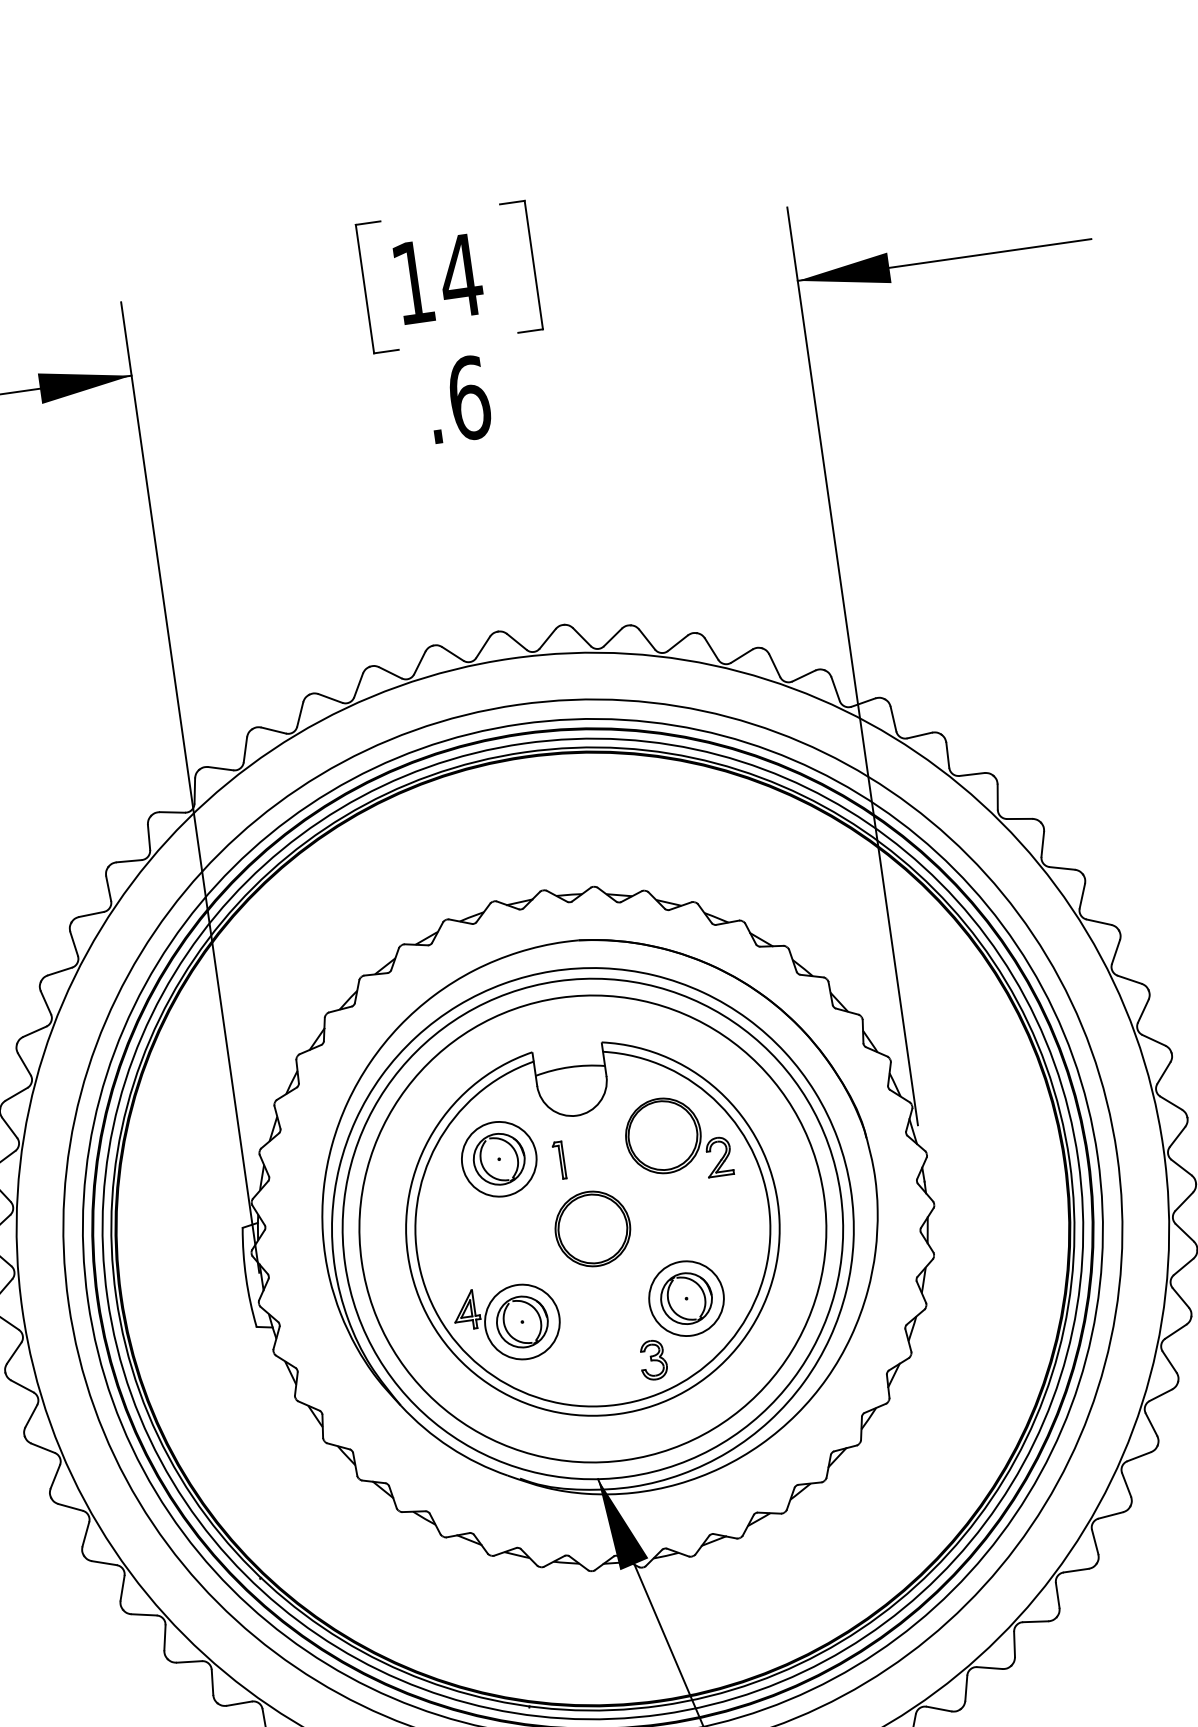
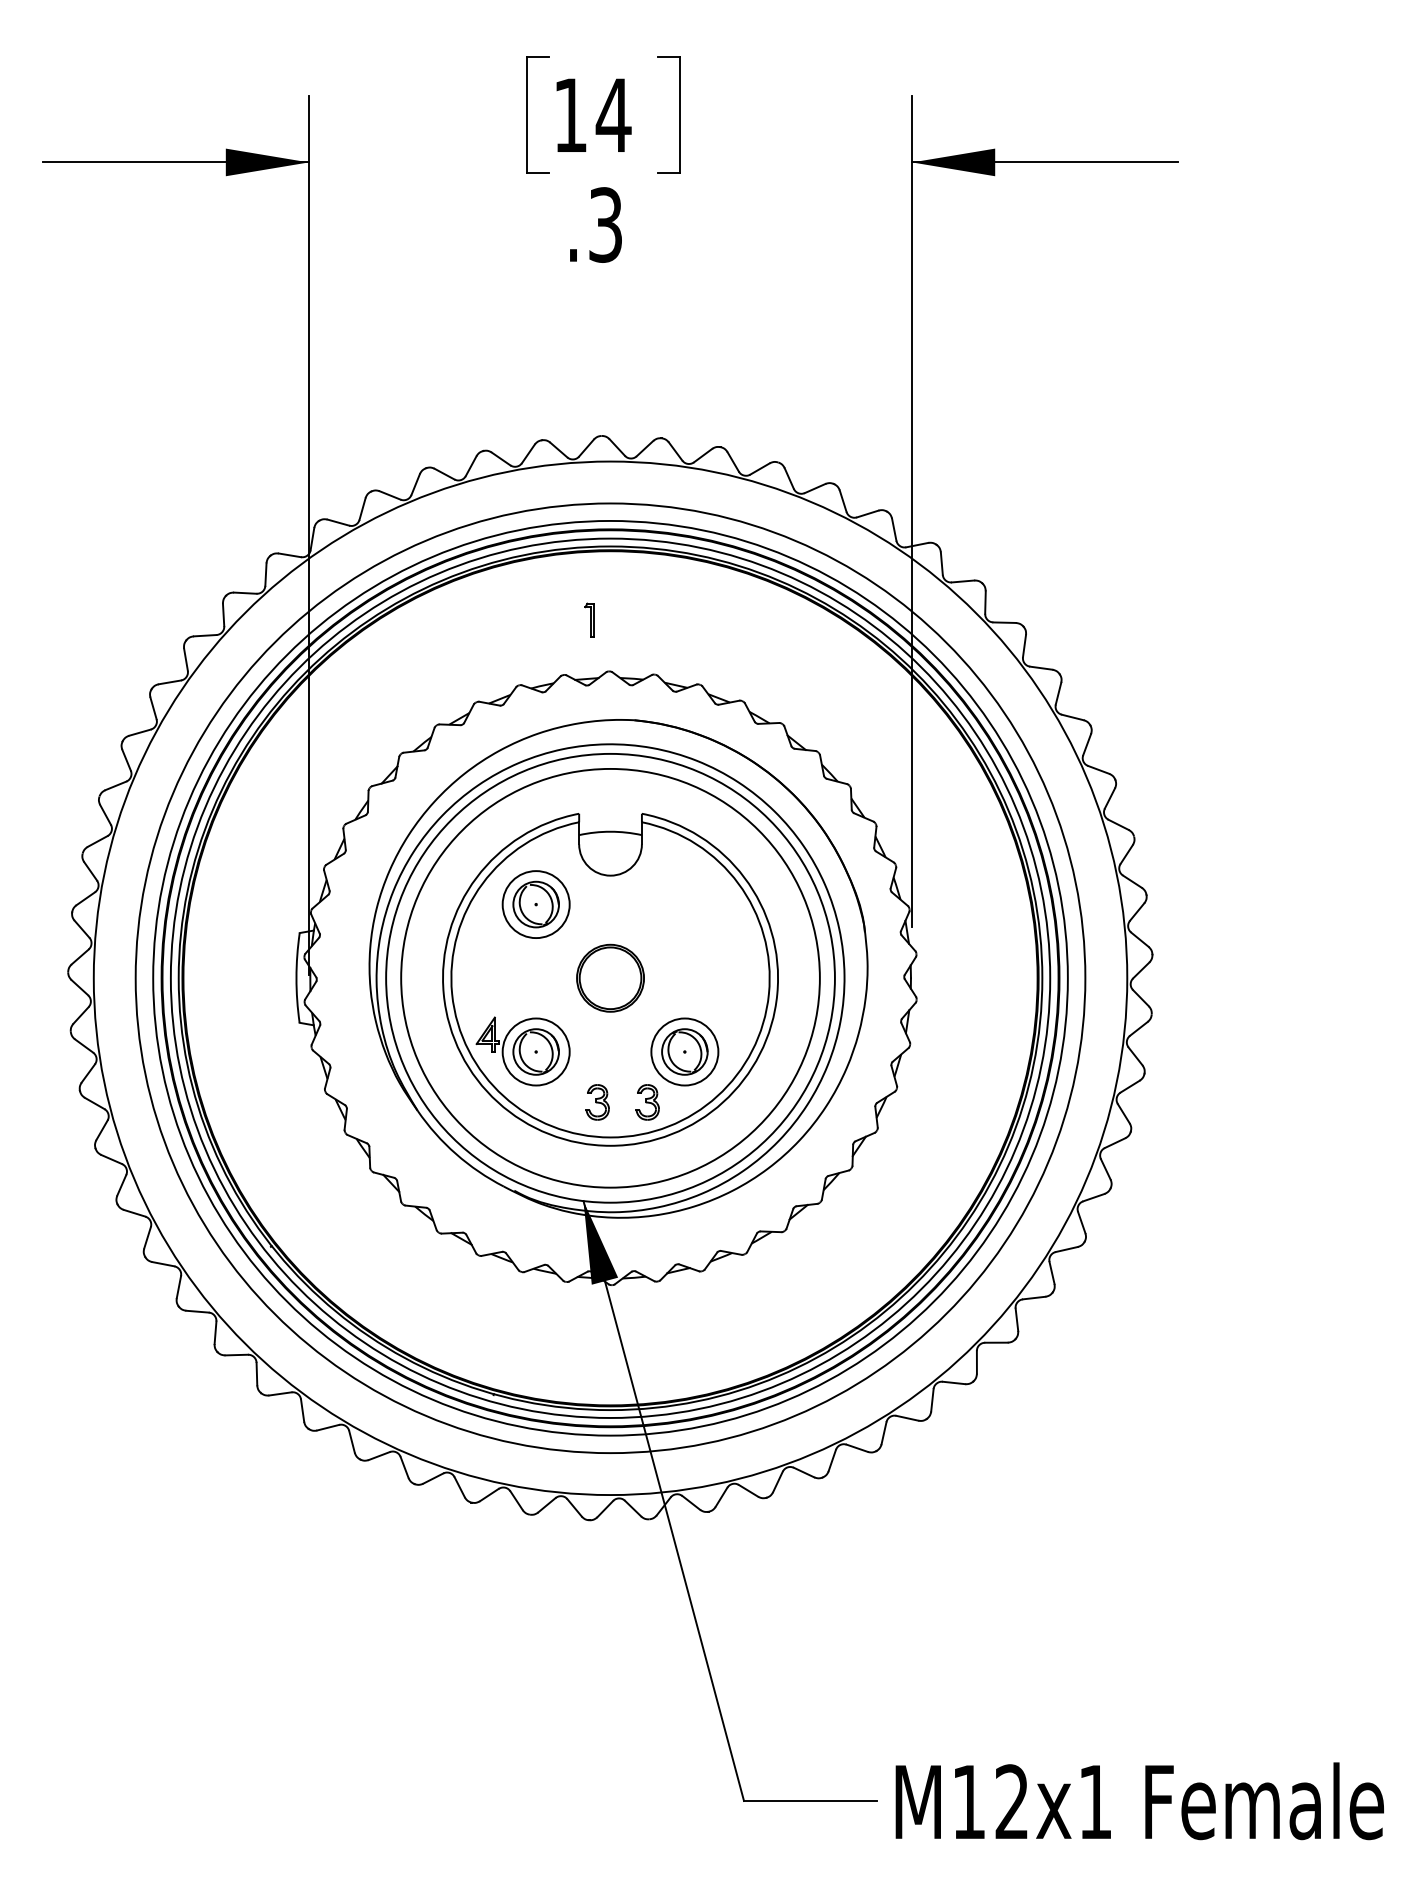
text: (470, 397) -> (606, 224), .6 -> .3
part: (676, 1139) -> (696, 909), removed
part: (559, 1159) -> (589, 619), moved
part: (598, 1368) -> (597, 1102), added

